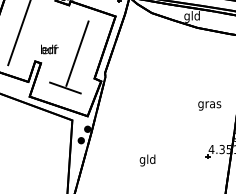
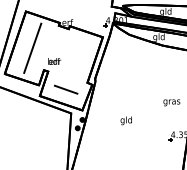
line: (76, 53) -> (74, 64), removed
text: (146, 160) -> (125, 120), moved

